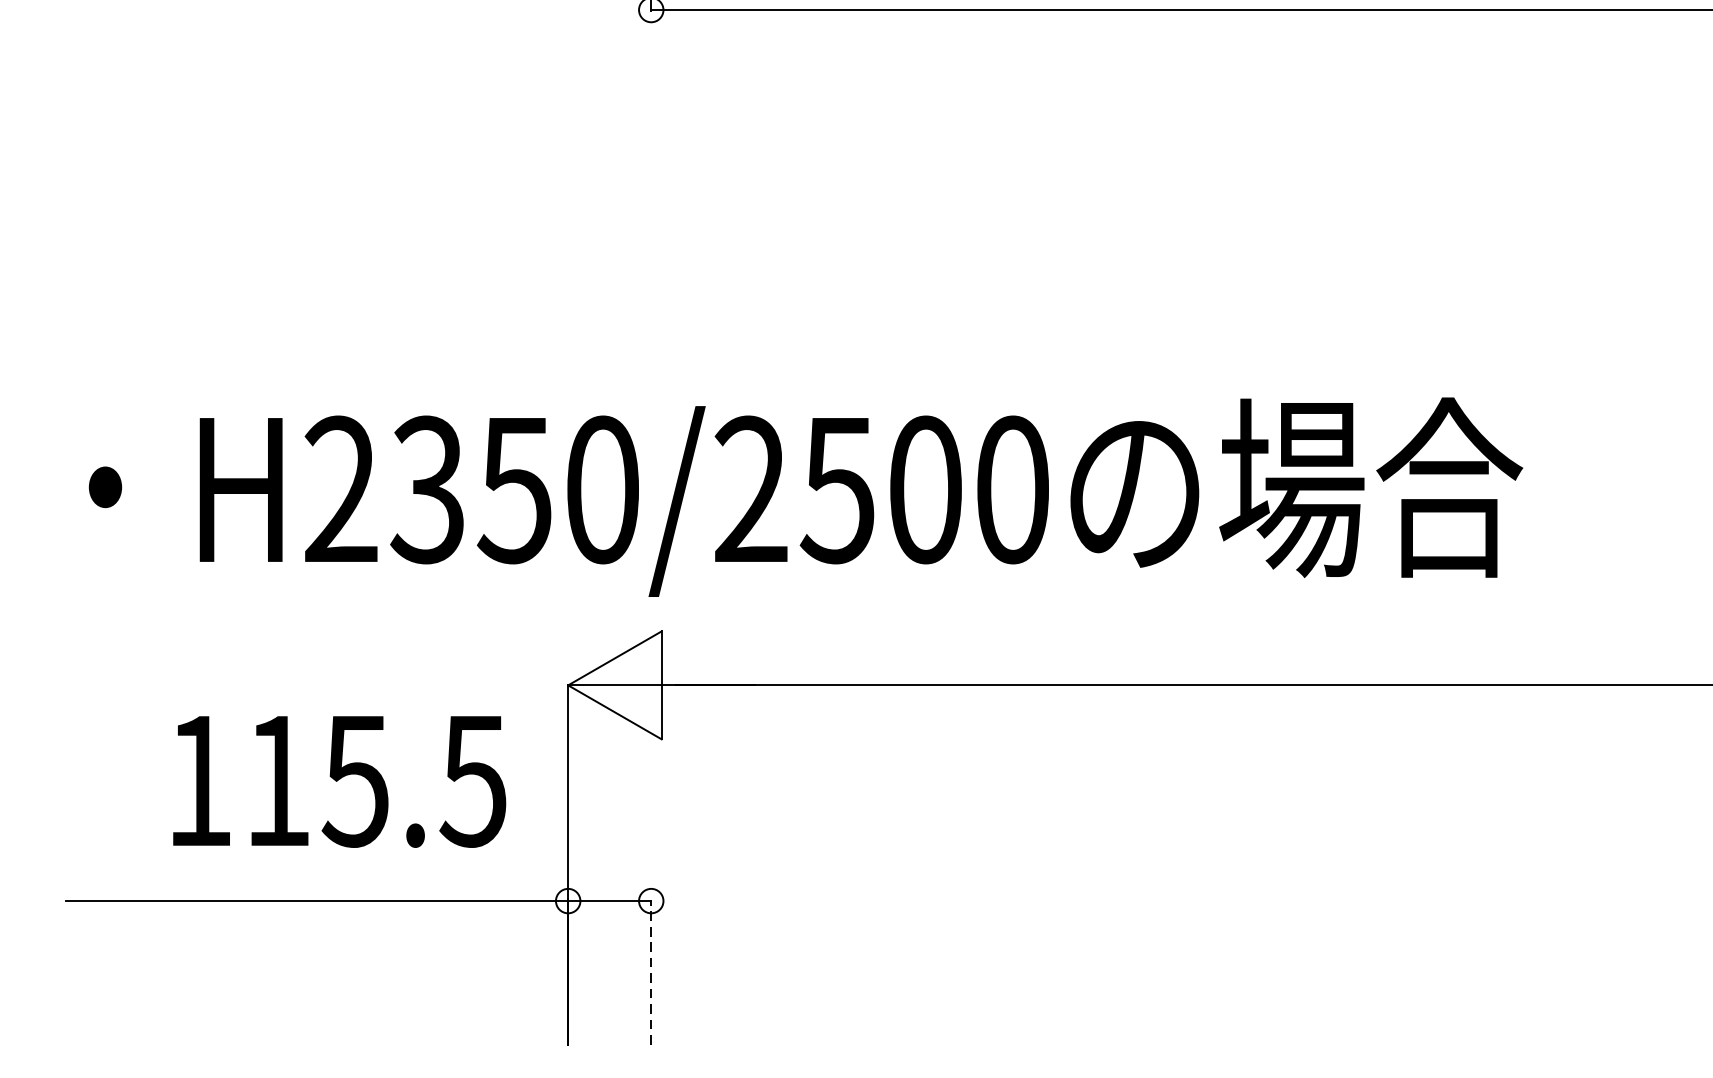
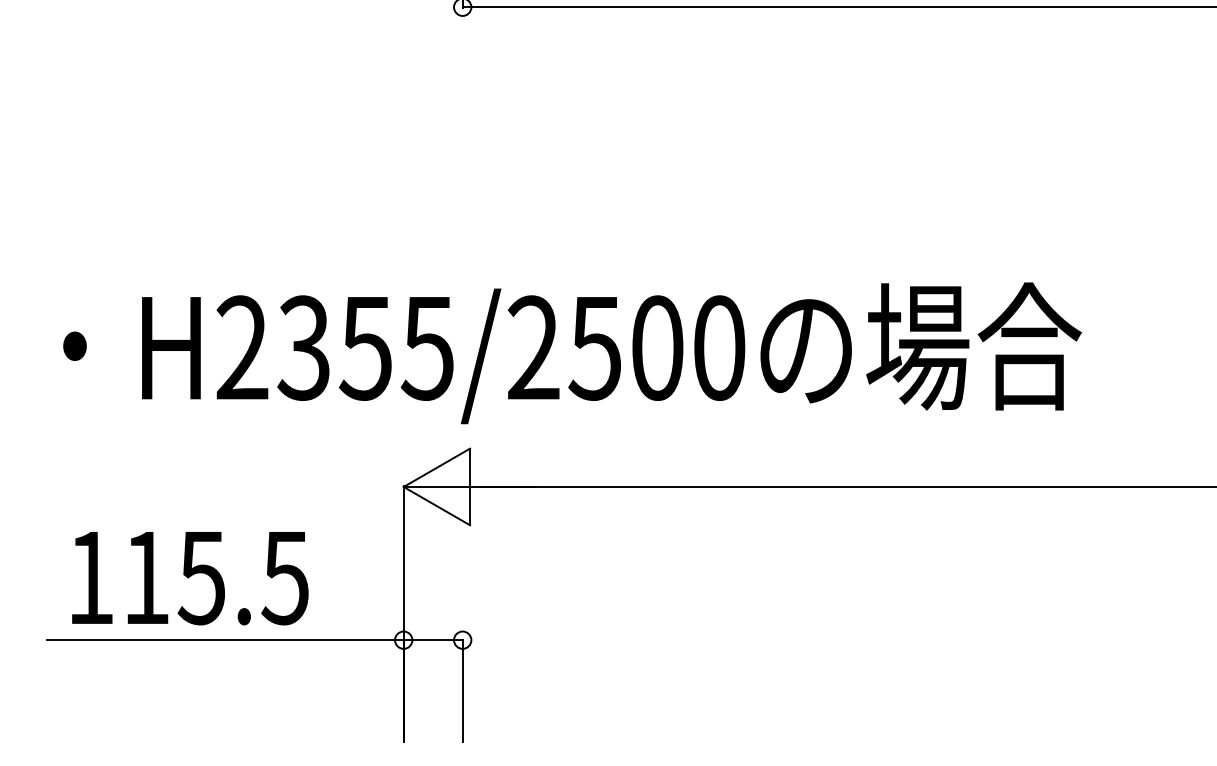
text: (600, 489) -> (426, 347), H2350/2500 -> H2355/2500
text: (339, 781) -> (190, 578), moved
line: (650, 971) -> (462, 690), dashed -> solid

